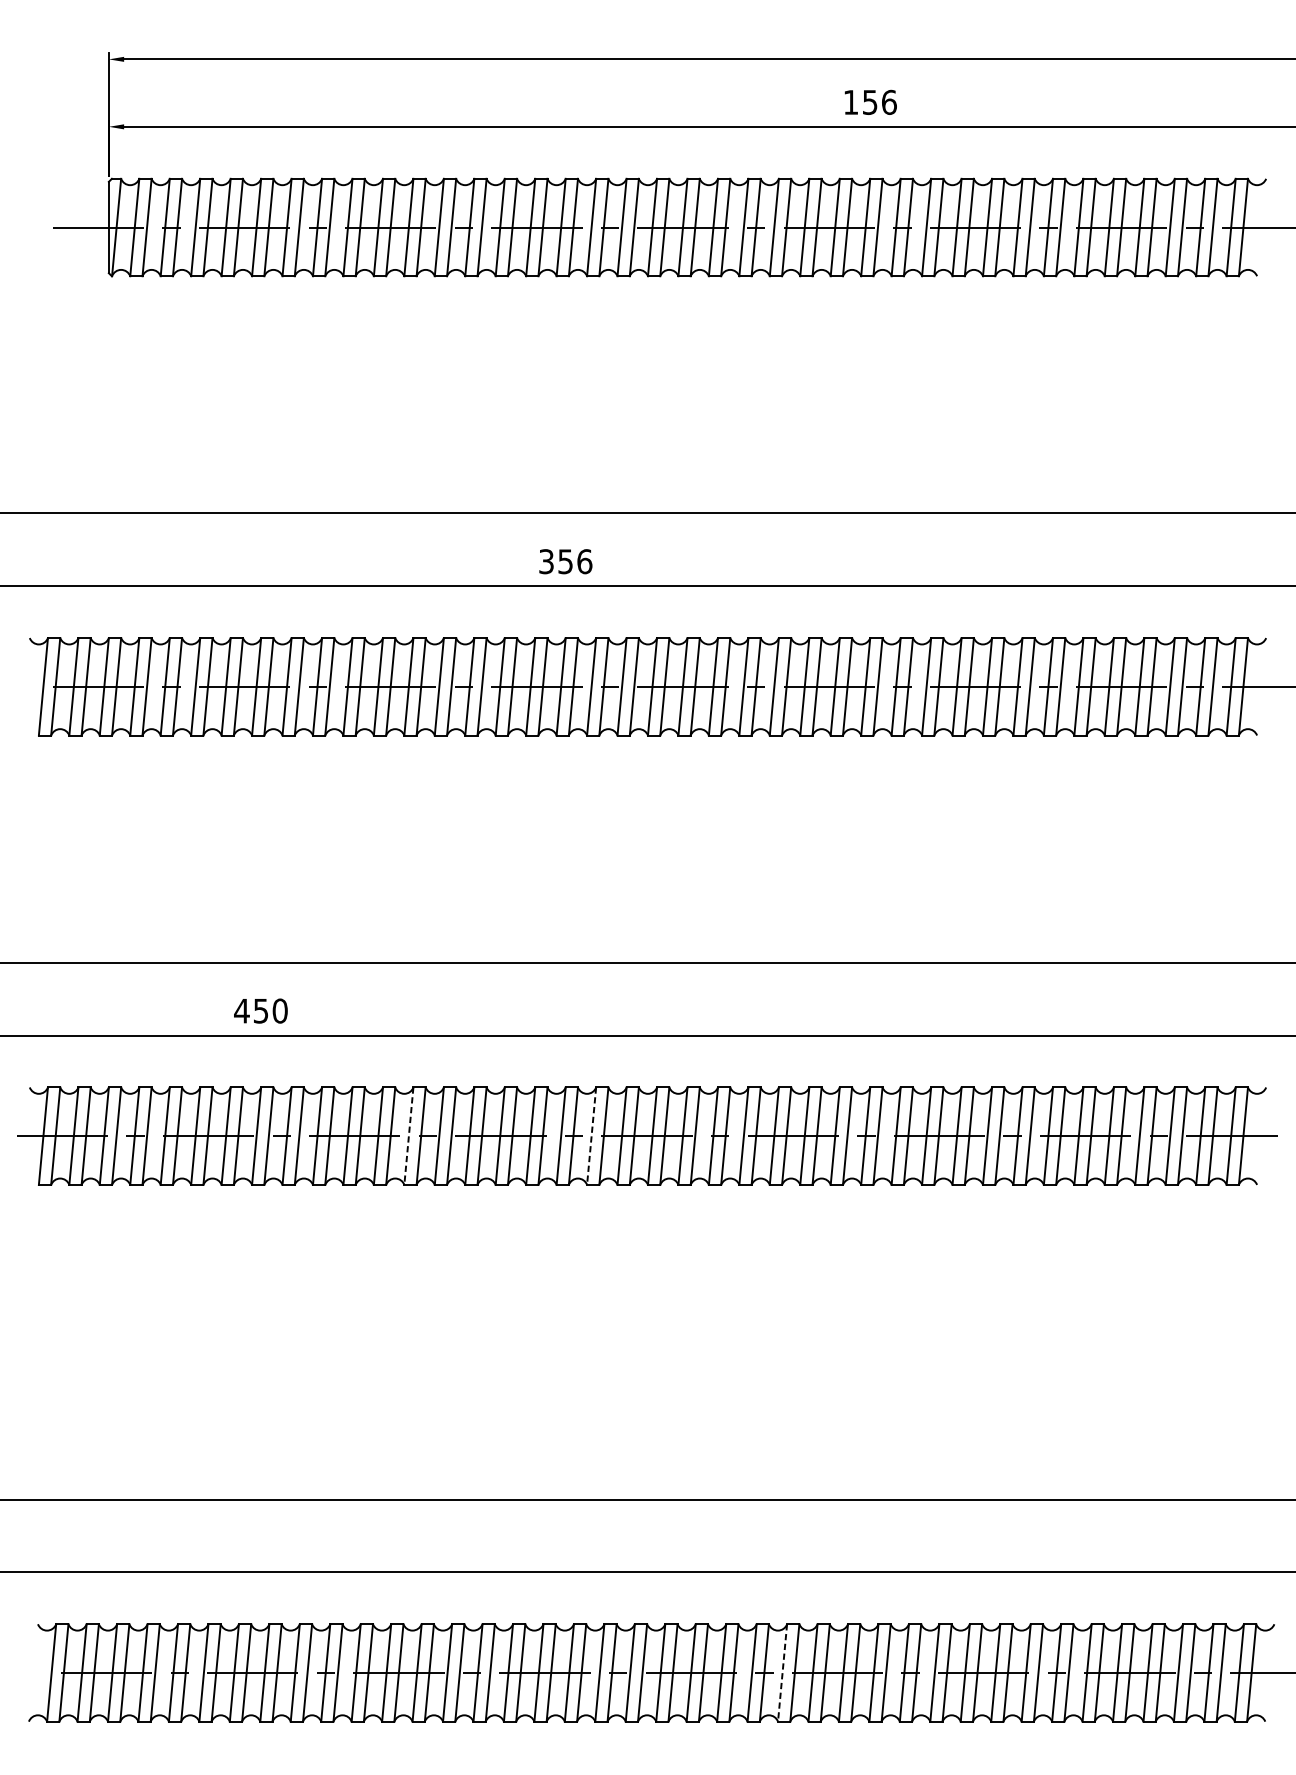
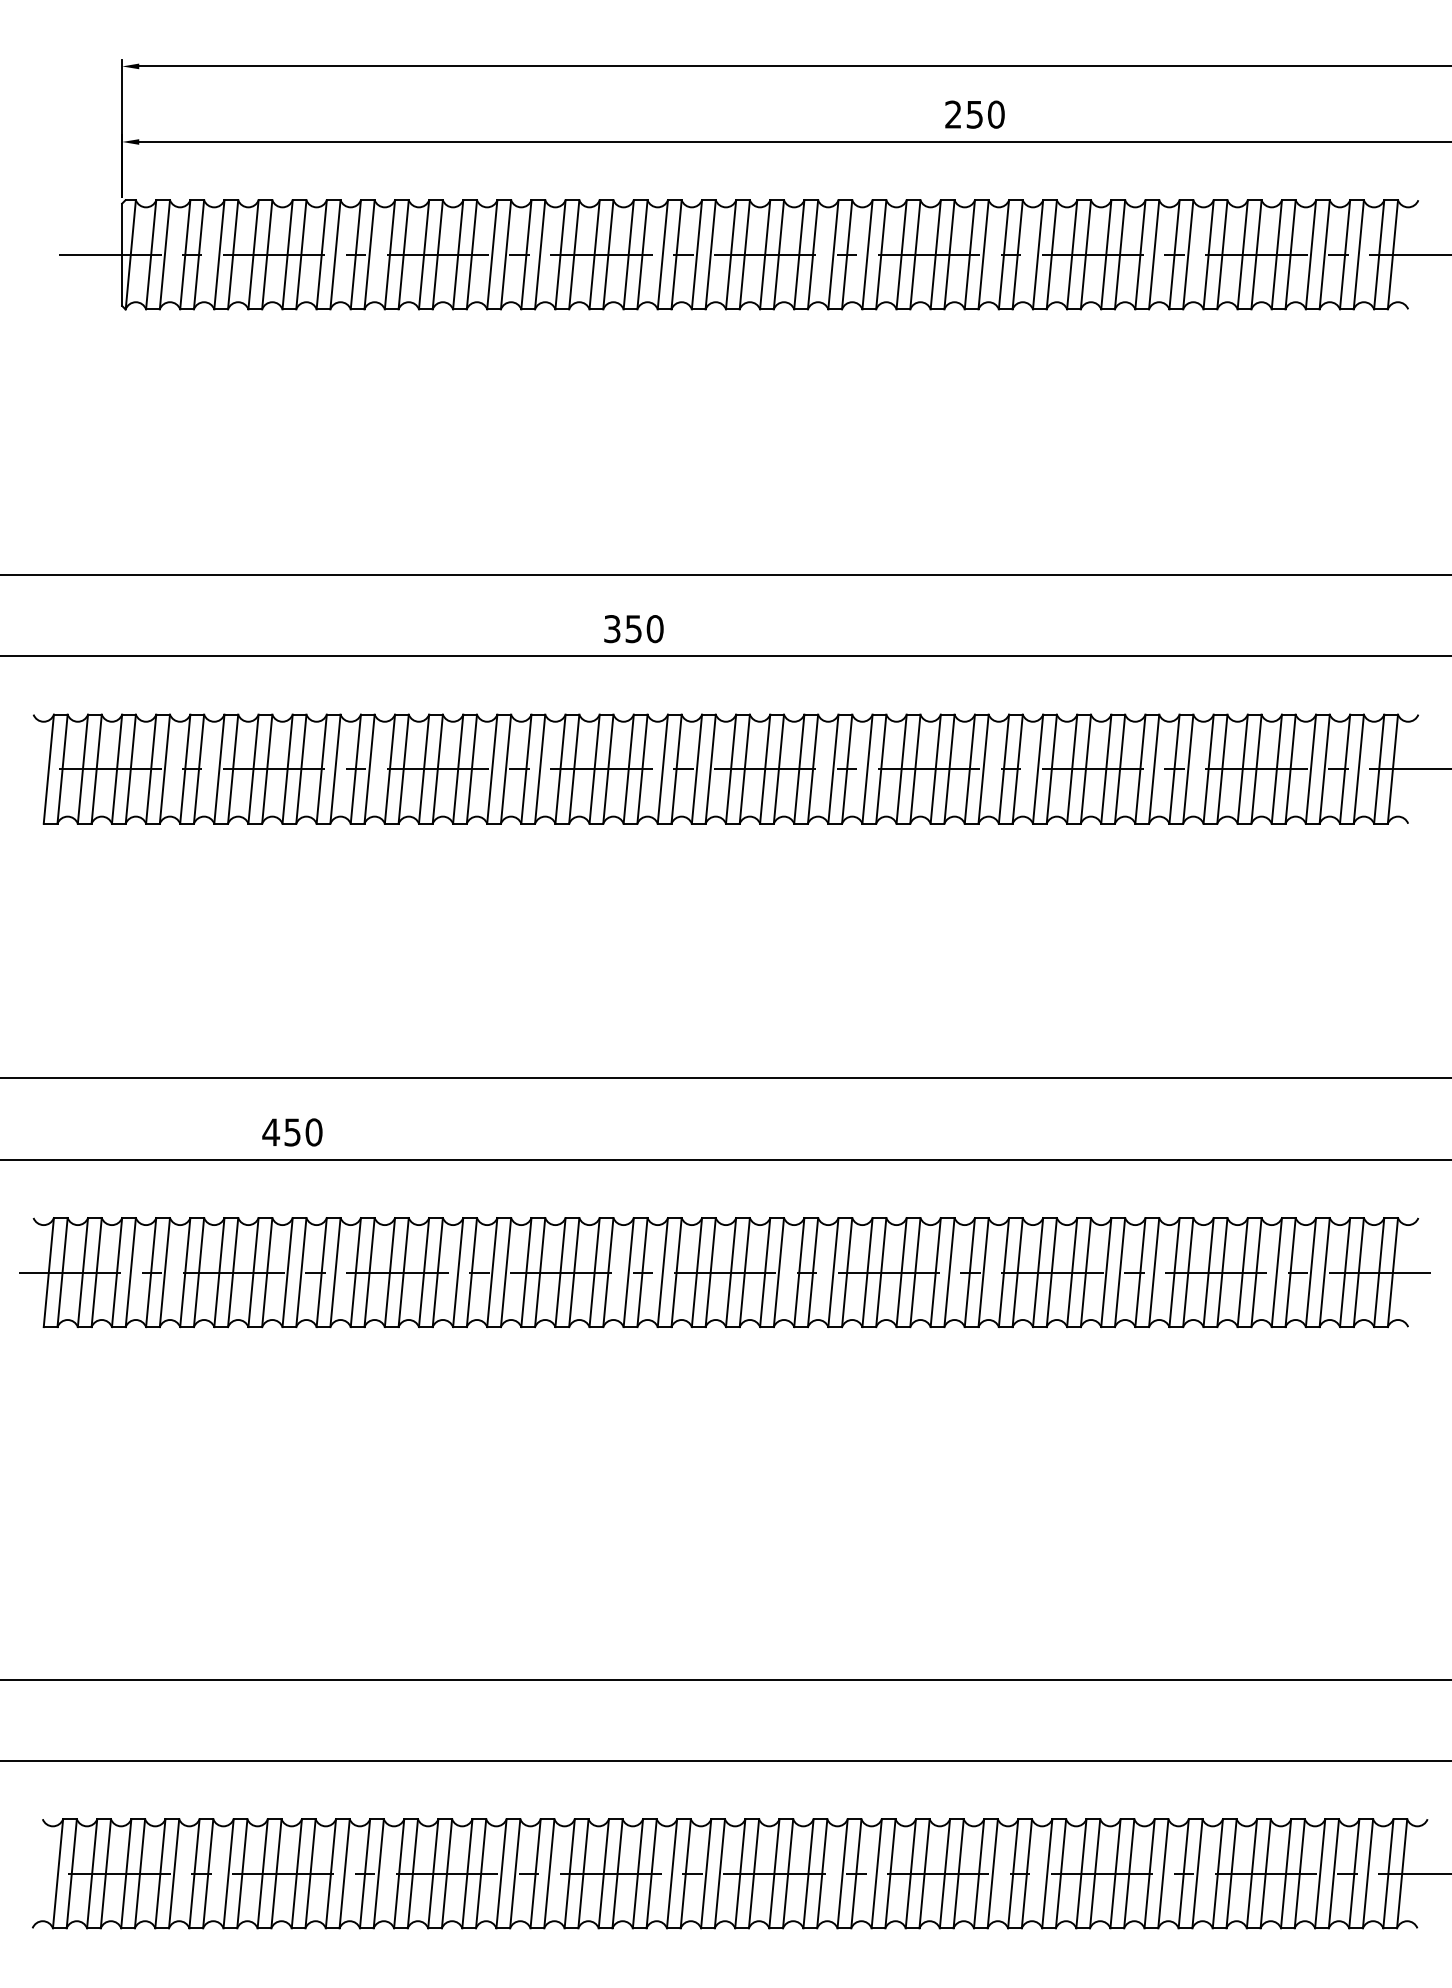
text: (869, 102) -> (974, 114), 156 -> 250
text: (584, 561) -> (654, 628), 356 -> 350
line: (409, 1136) -> (458, 1272), dashed -> solid
line: (591, 1136) -> (662, 1272), dashed -> solid
line: (782, 1672) -> (876, 1873), dashed -> solid

